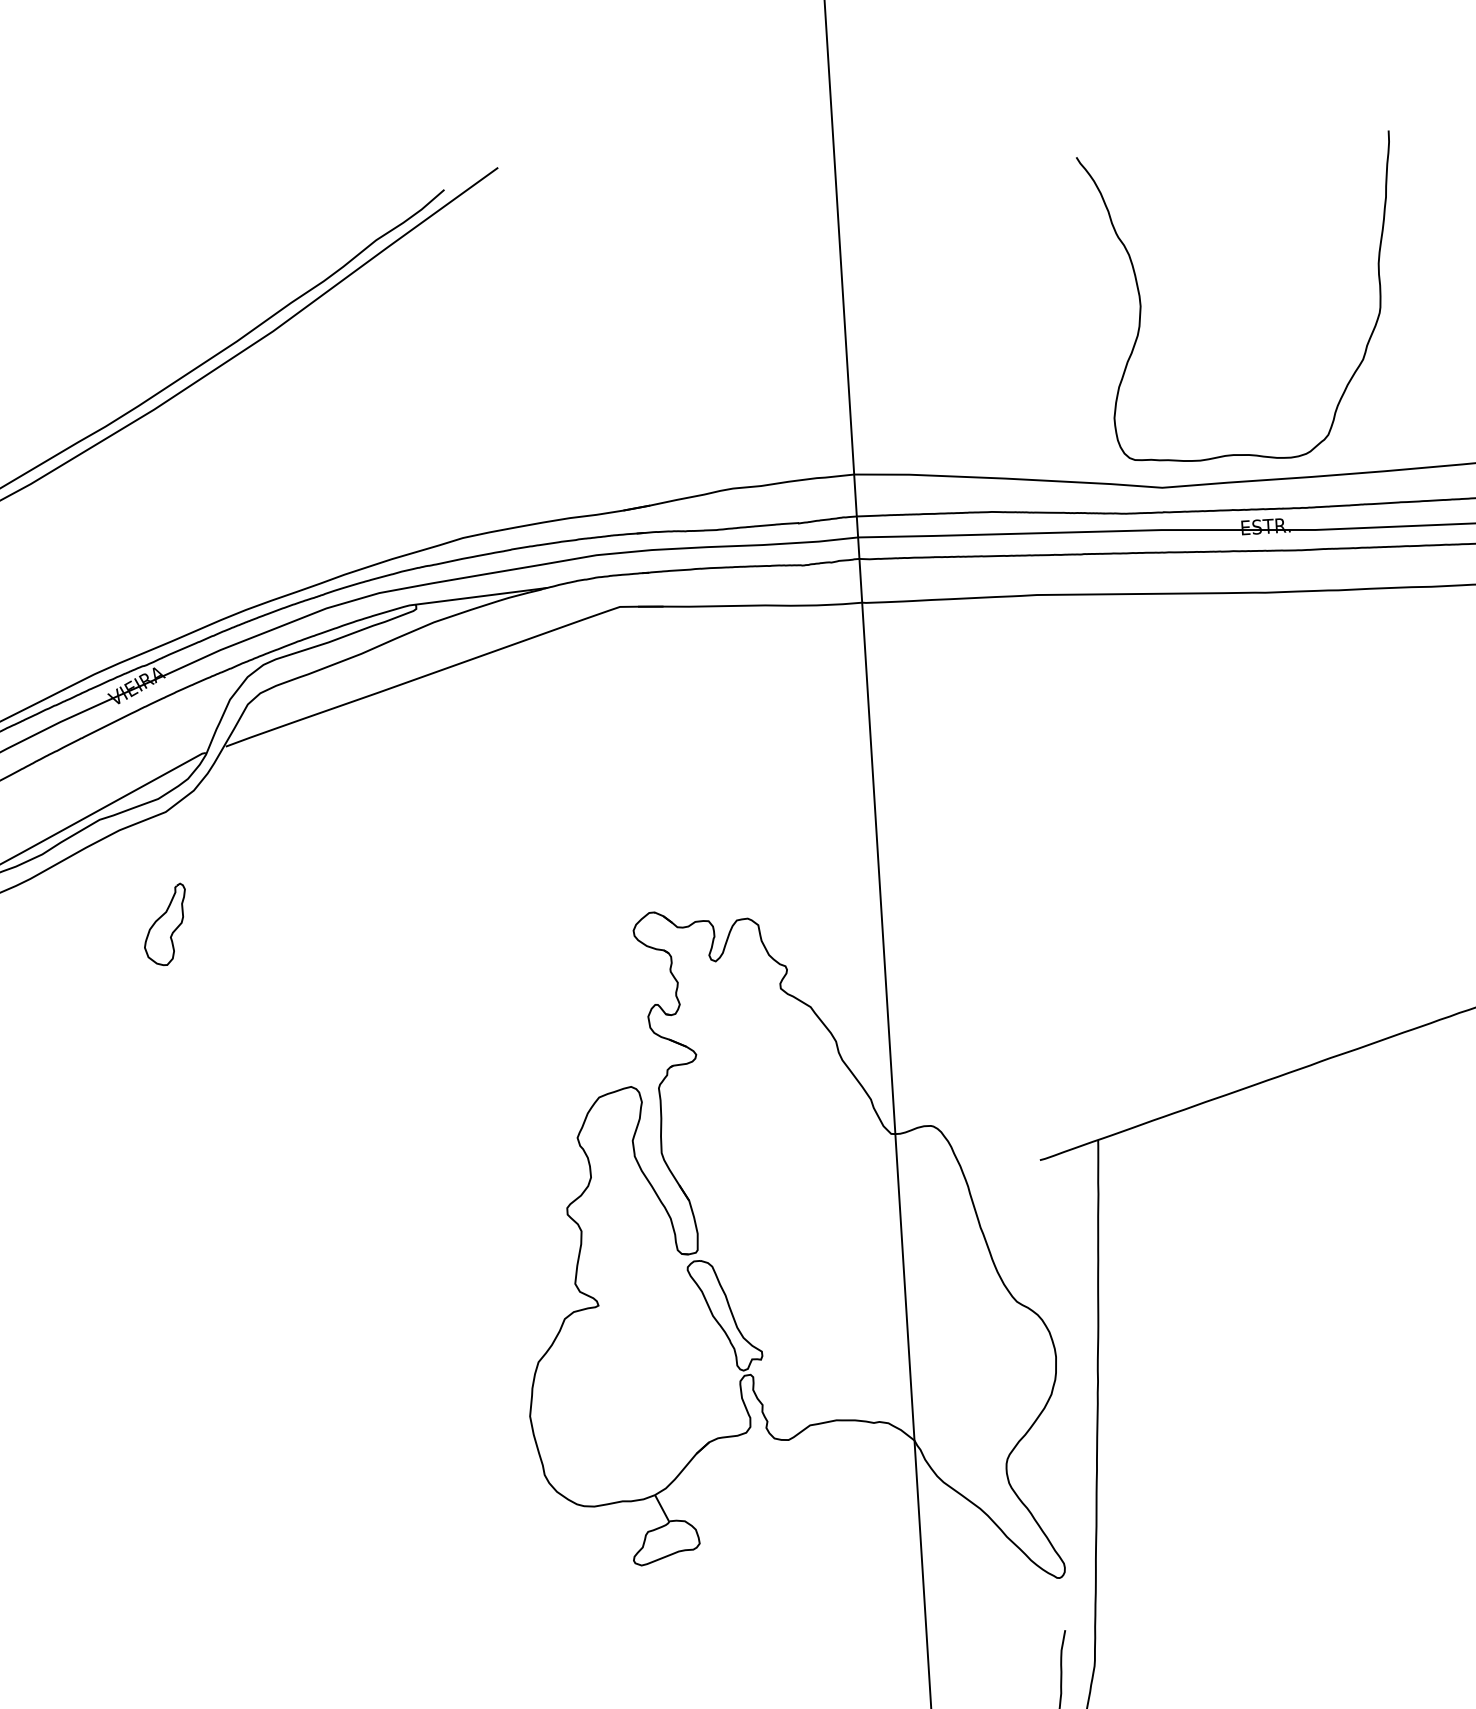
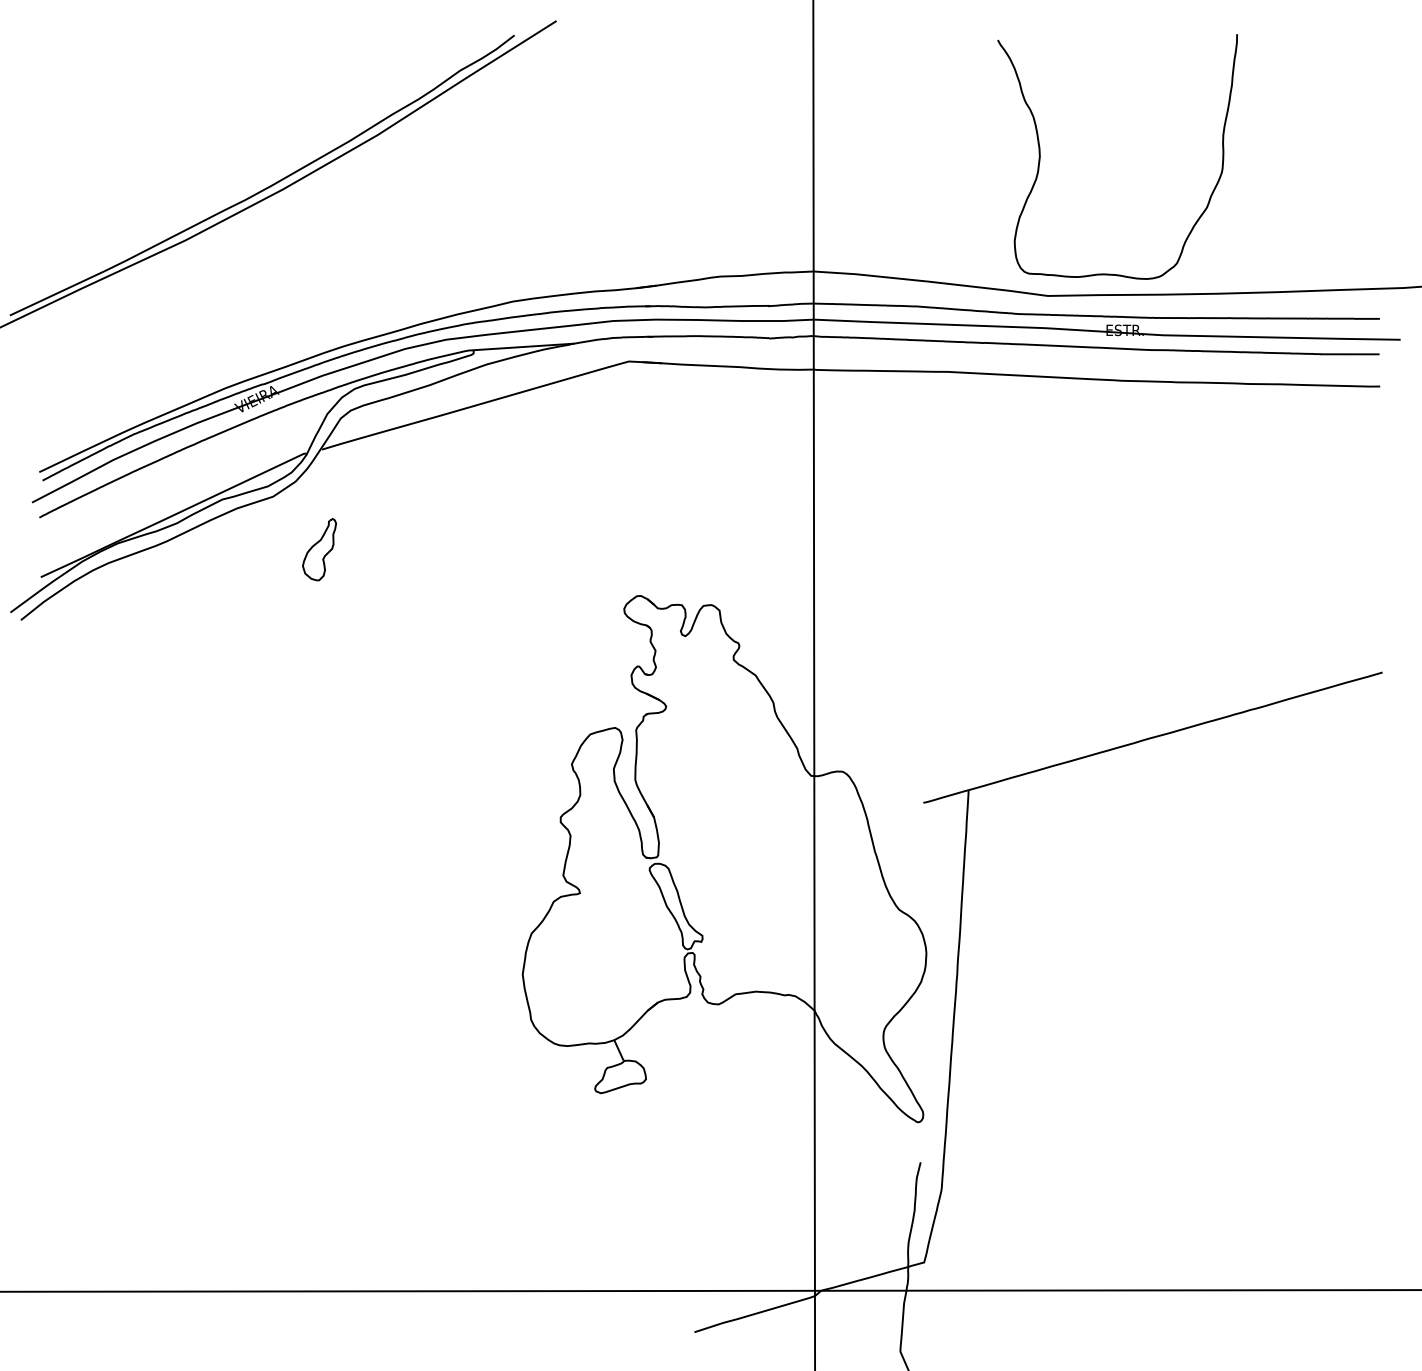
part: (165, 924) -> (319, 549), moved

